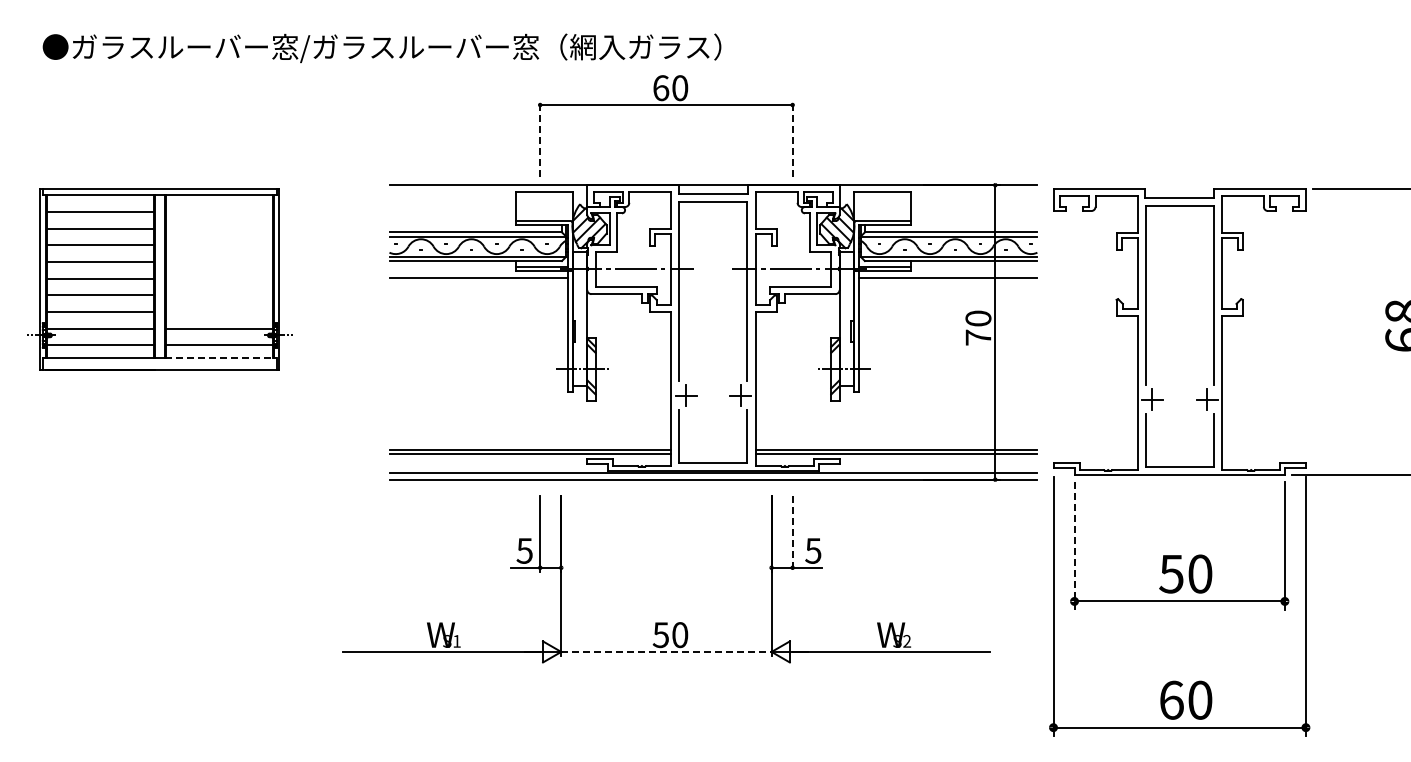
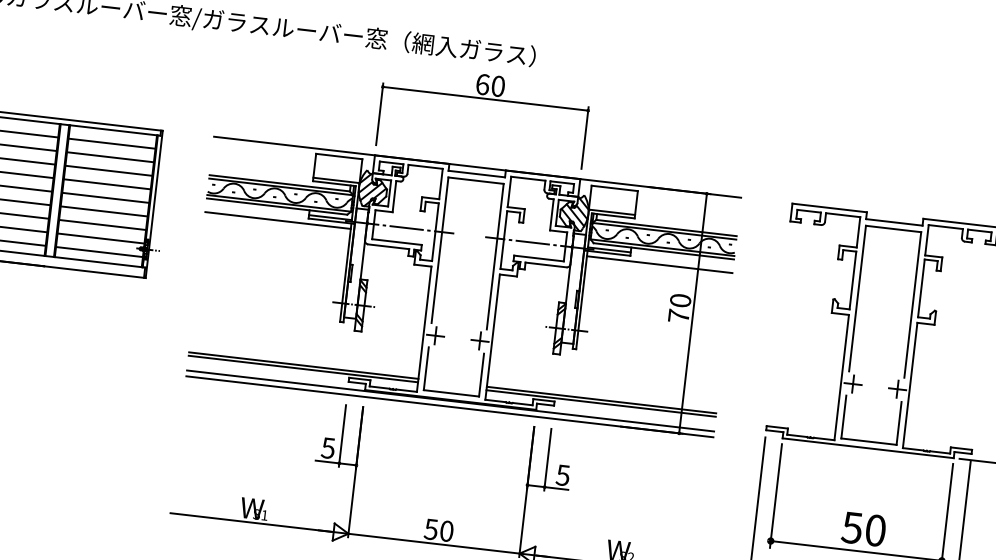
line: (540, 138) -> (379, 114), dashed -> solid
line: (792, 138) -> (584, 137), dashed -> solid
line: (219, 211) -> (111, 143), added
line: (219, 228) -> (110, 157), added
line: (219, 245) -> (108, 170), added
line: (219, 261) -> (107, 184), added
line: (219, 278) -> (105, 197), added
line: (219, 295) -> (104, 211), added
line: (219, 311) -> (102, 224), added
part: (713, 332) -> (463, 287), moved
line: (221, 357) -> (99, 262), dashed -> solid
line: (792, 534) -> (547, 460), dashed -> solid
line: (1074, 546) -> (775, 496), dashed -> solid
line: (666, 651) -> (434, 543), dashed -> solid

